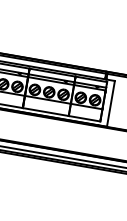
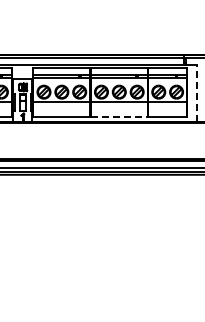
line: (110, 104) -> (196, 93), solid -> dashed
line: (46, 111) -> (119, 116), solid -> dashed

